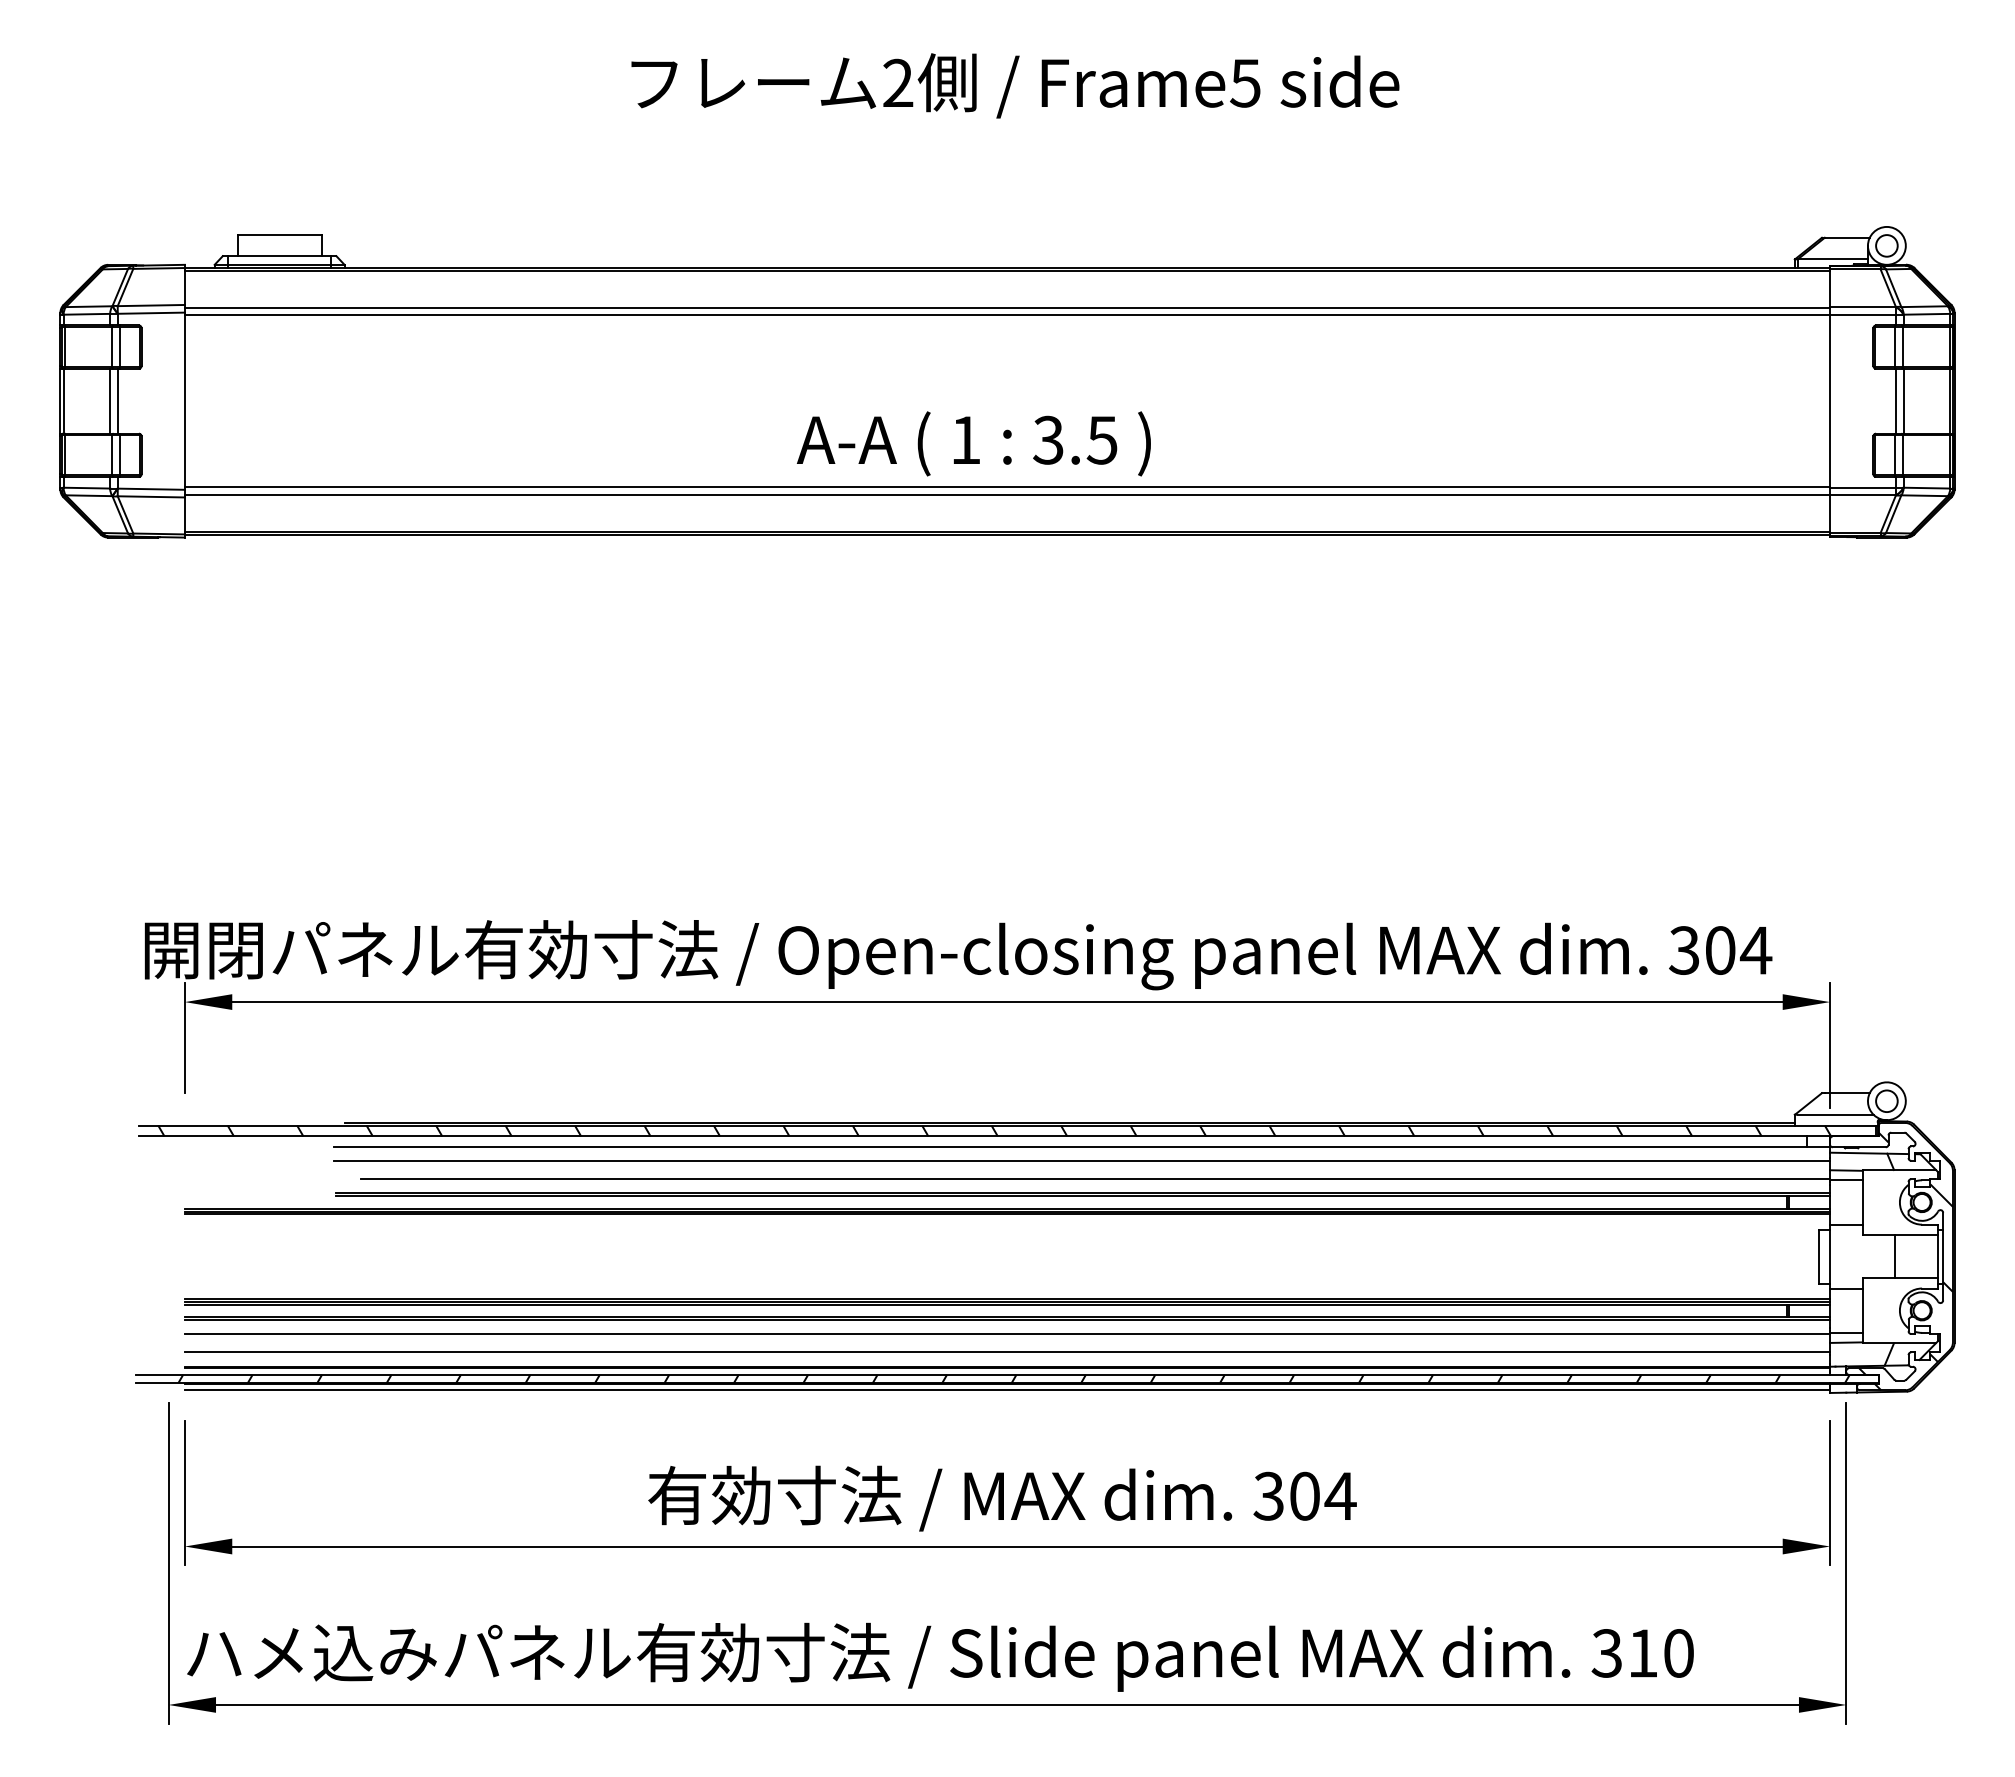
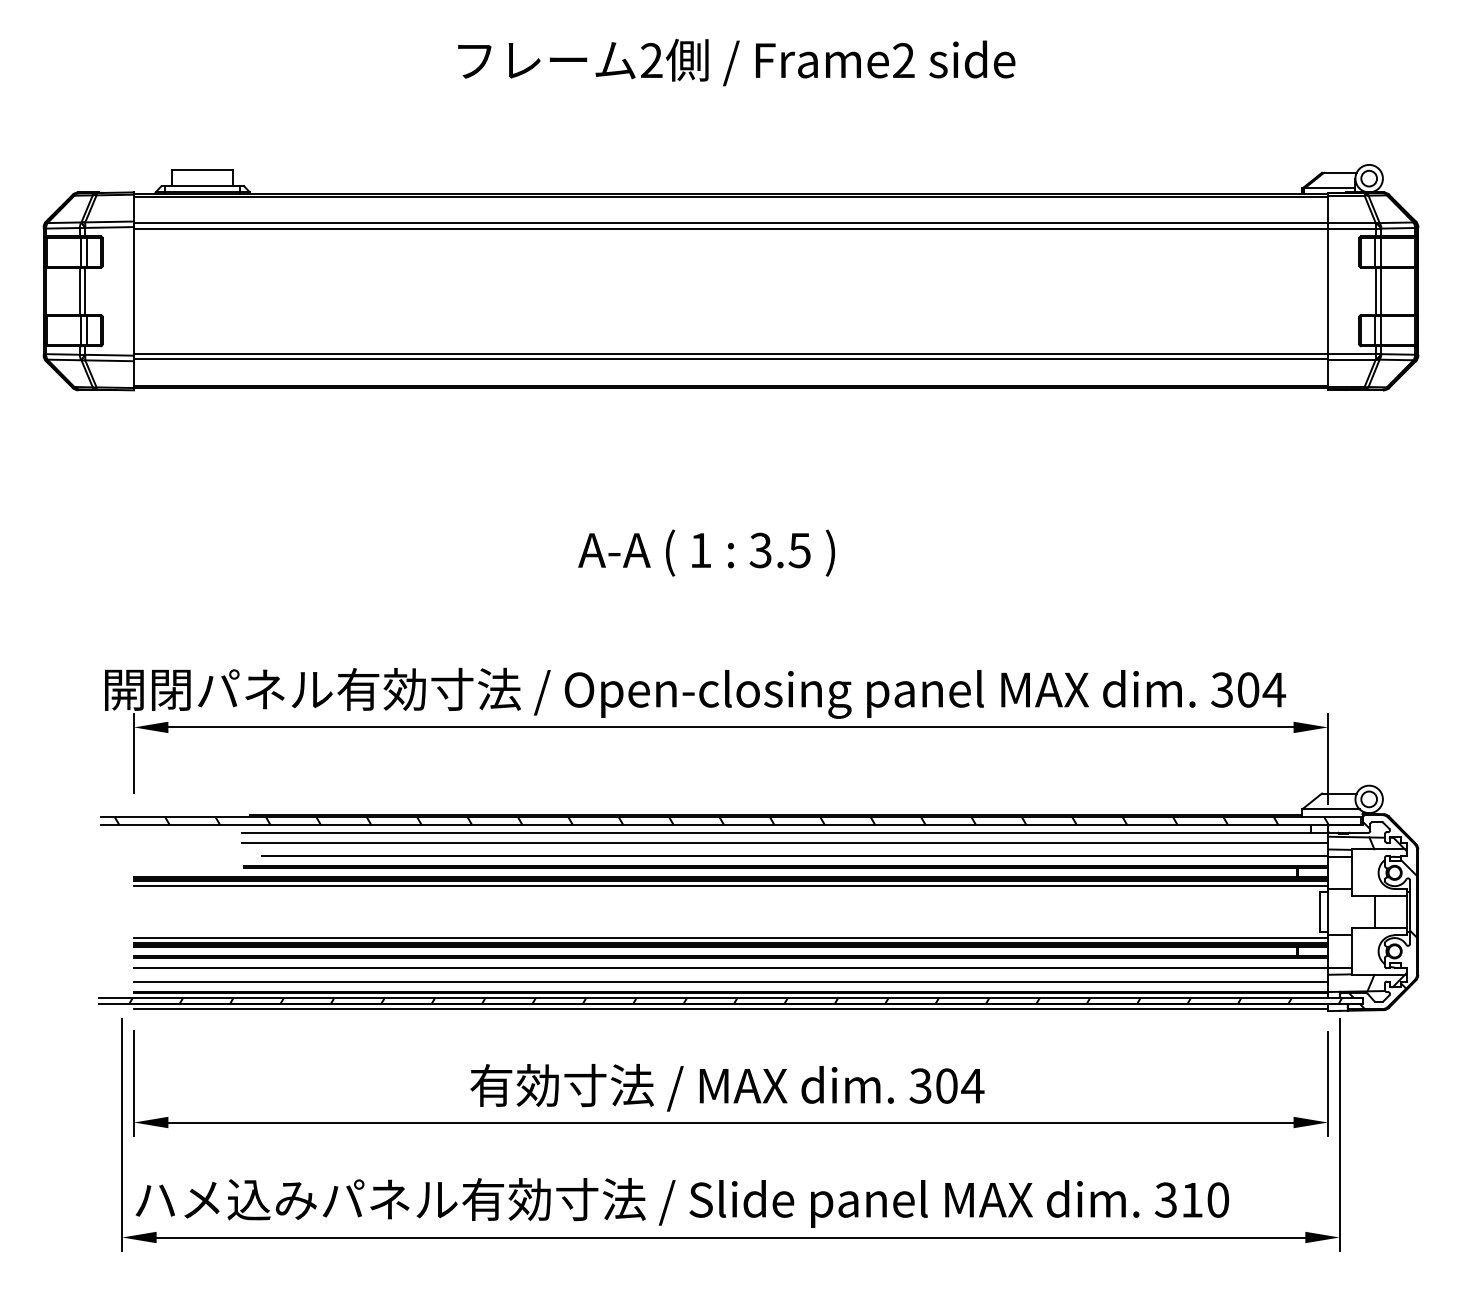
text: (1245, 82) -> (903, 60), Frame5 -> Frame2
text: (973, 443) -> (706, 552), moved
line: (1007, 1220) -> (731, 885), added
line: (1007, 1292) -> (731, 938), added

